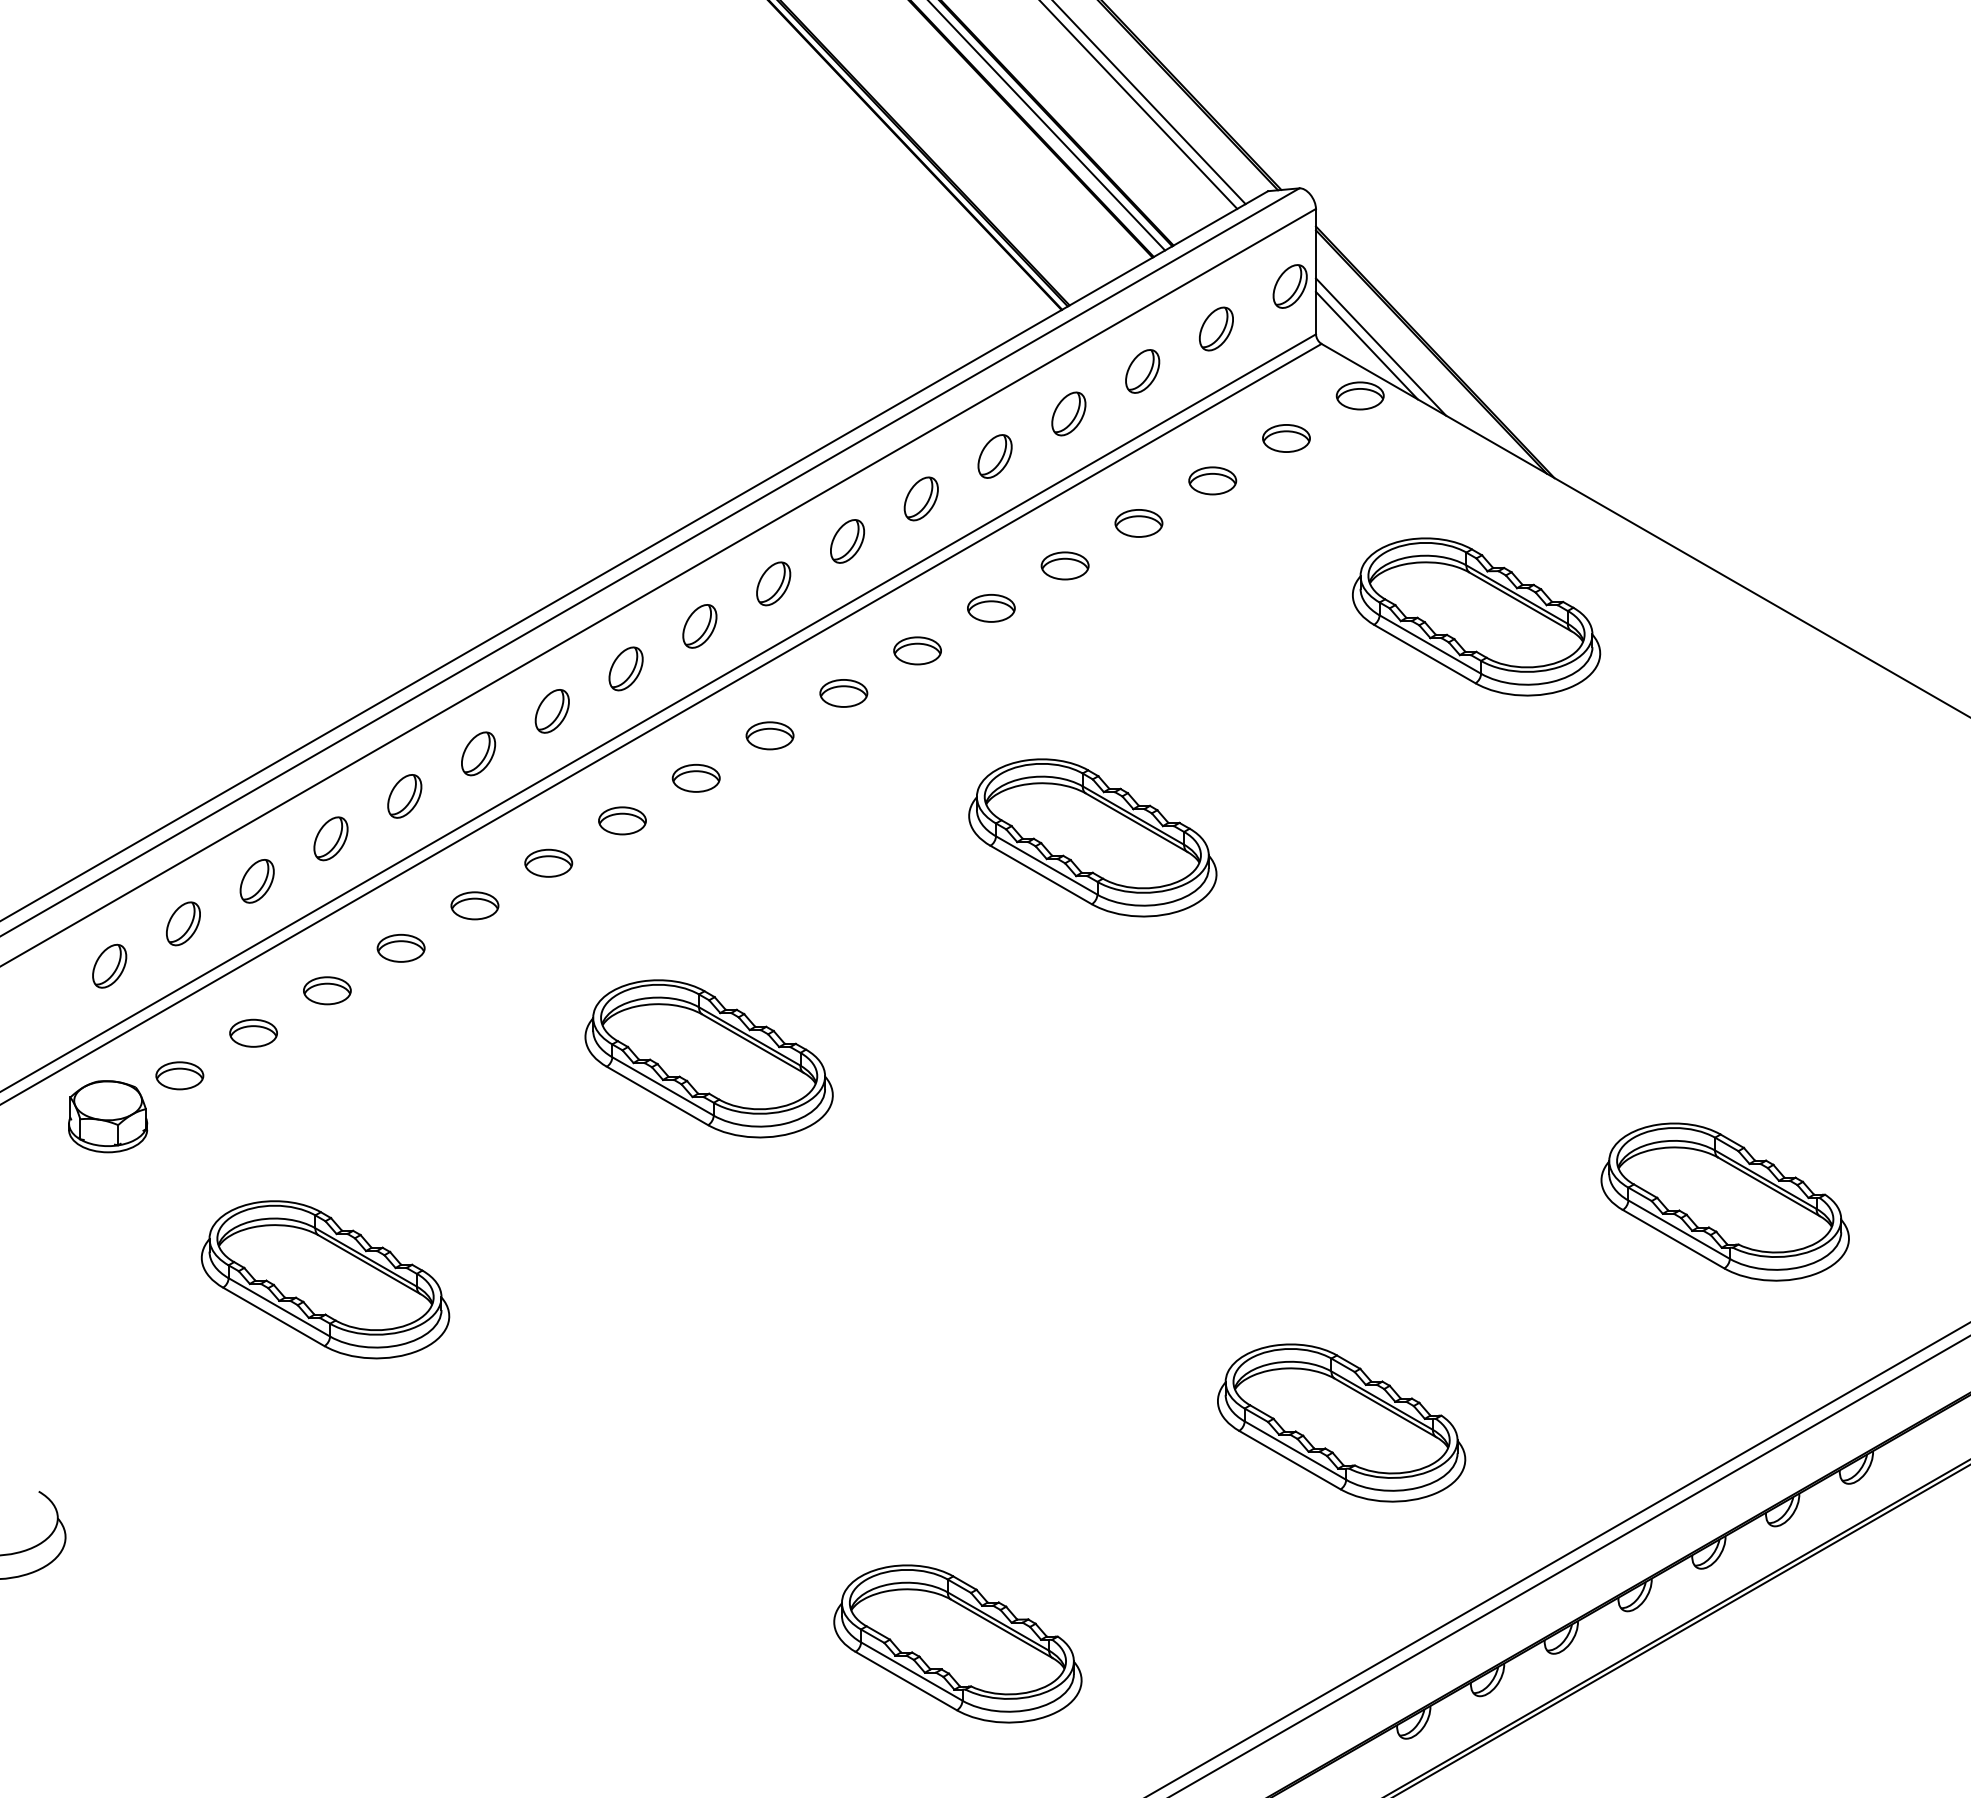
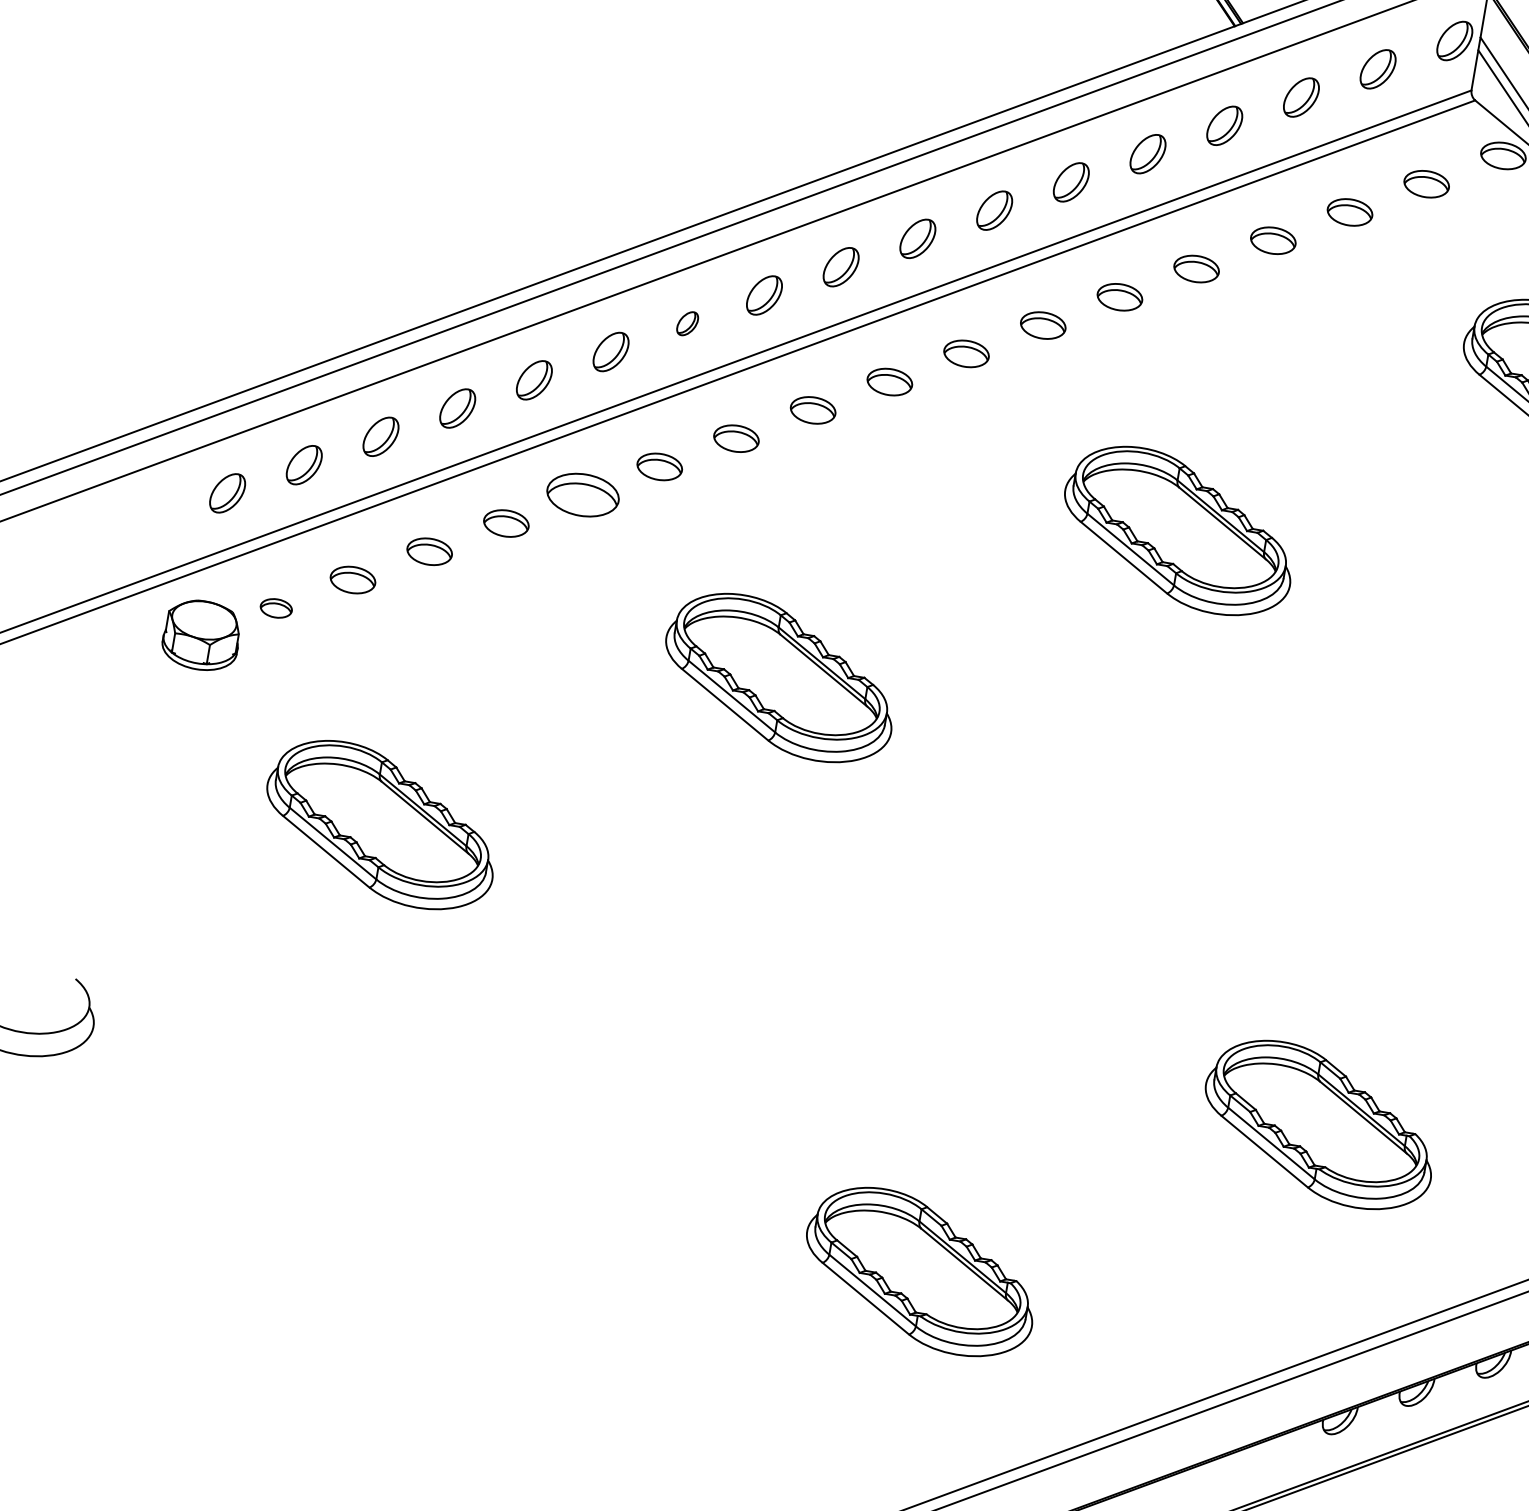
part: (551, 711) -> (686, 323), size x0.6
part: (474, 905) -> (582, 494), size x1.6
part: (179, 1075) -> (276, 608), size x0.7

